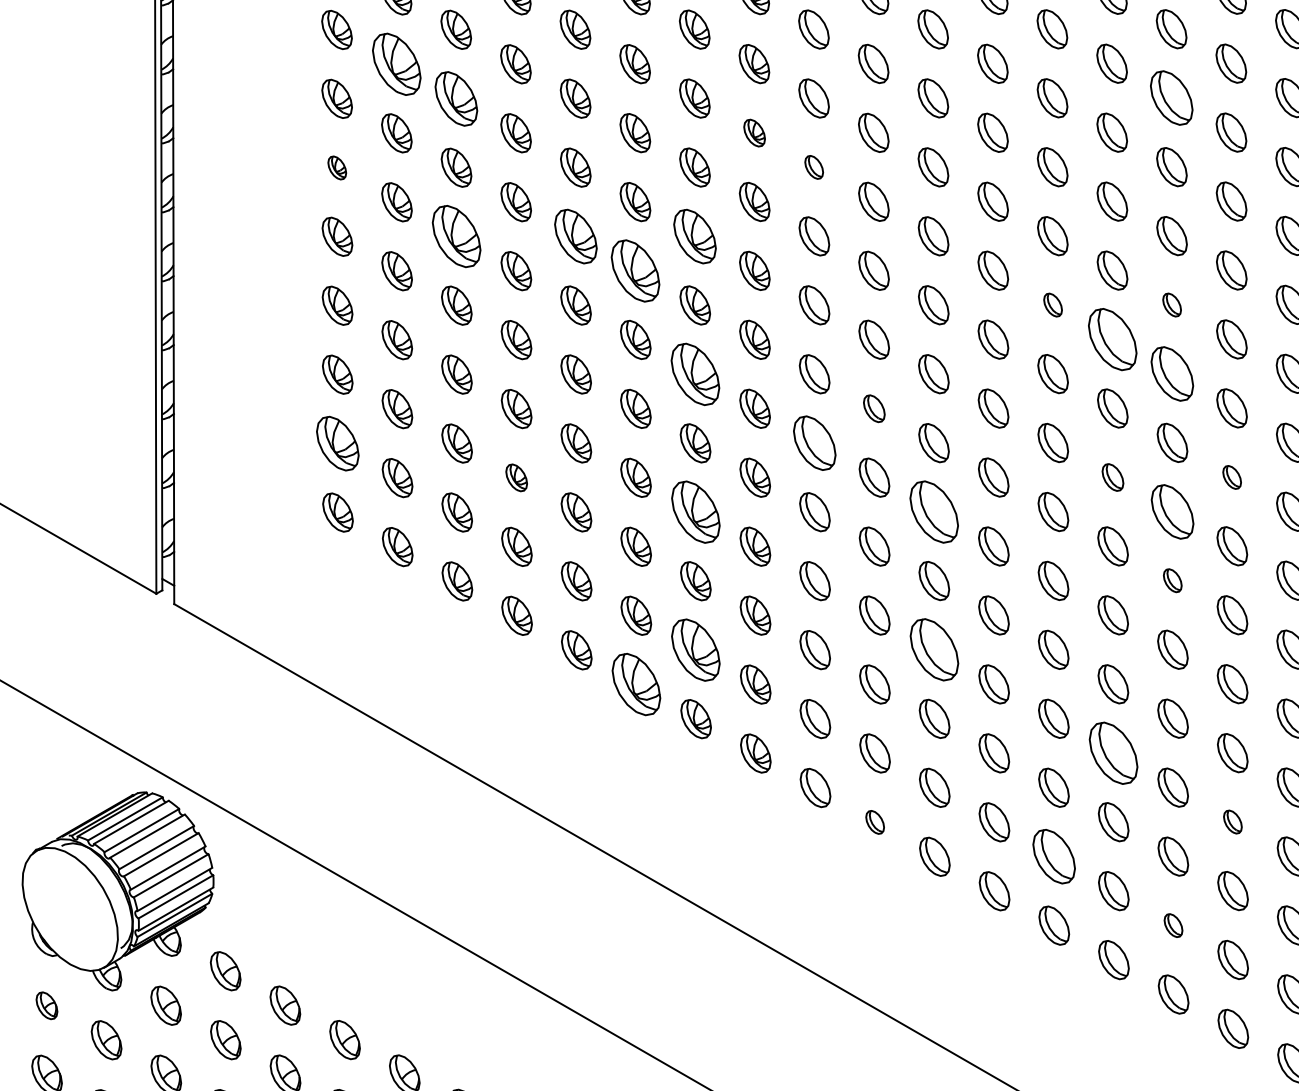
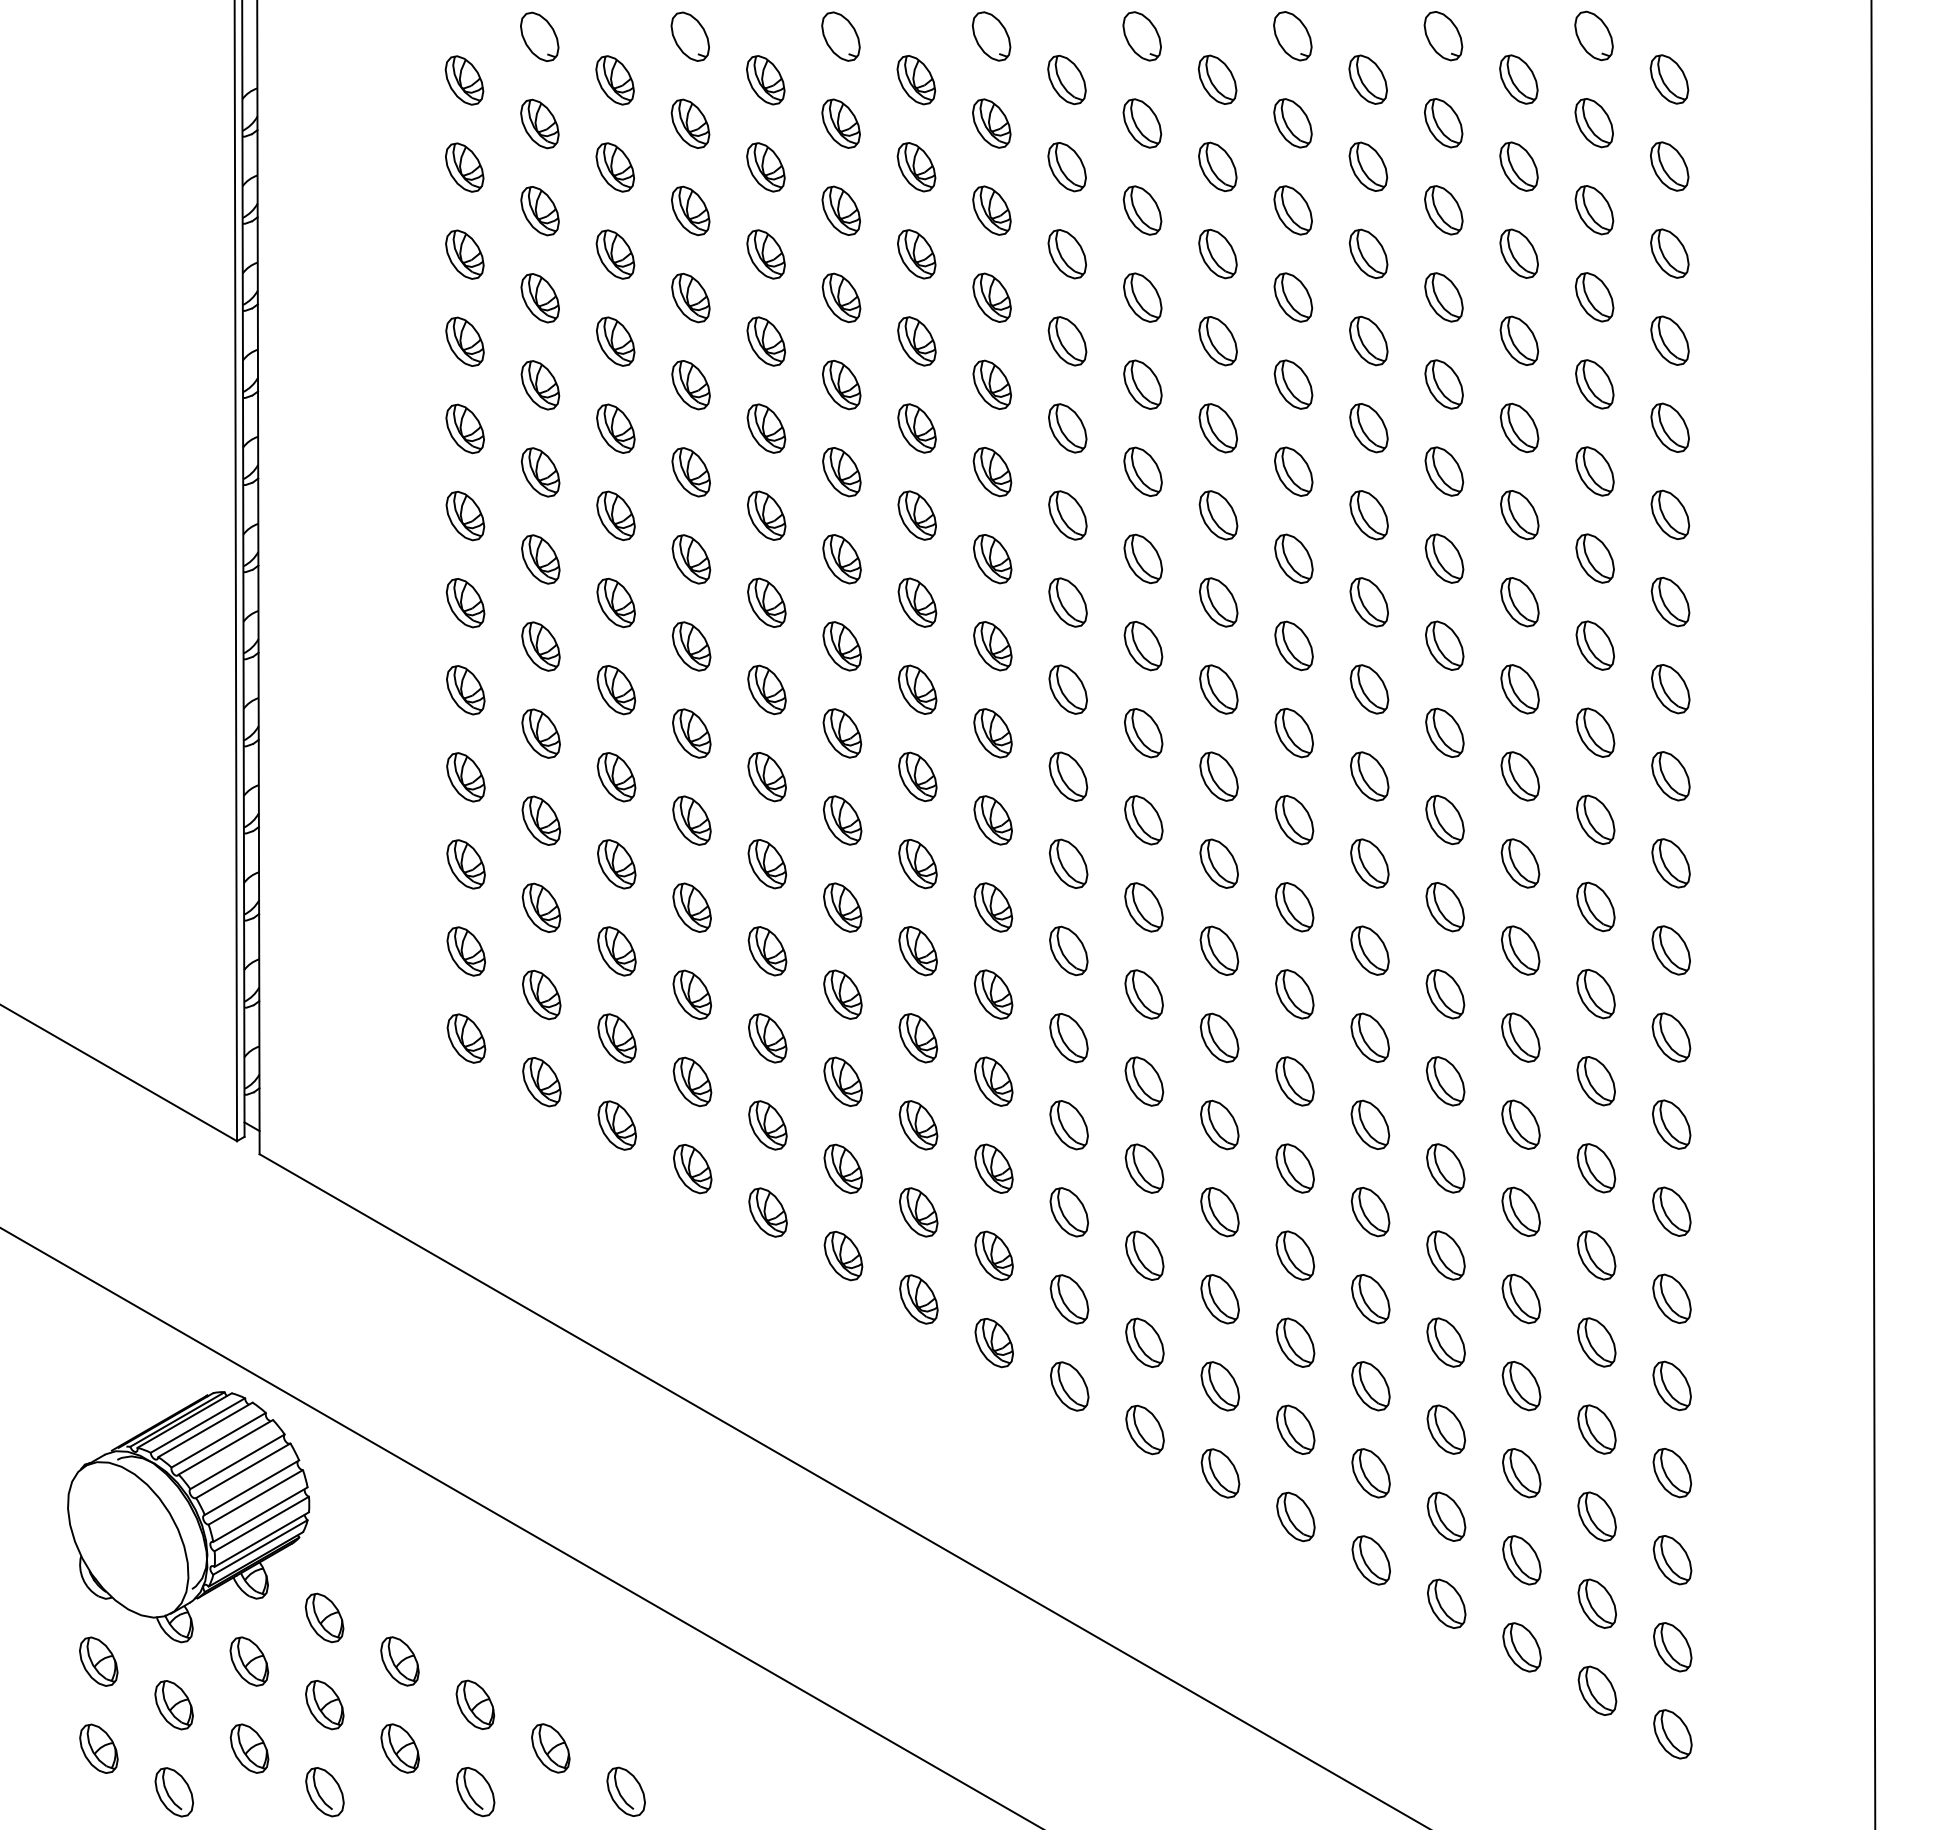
part: (396, 64) -> (540, 472), size x0.62
part: (455, 98) -> (615, 515), size x0.71
part: (1171, 98) -> (1519, 515), size x0.71
part: (754, 133) -> (992, 559), size x1.43
part: (813, 167) -> (1067, 602), size x1.67
part: (337, 168) -> (465, 603), size x1.67
part: (575, 236) -> (766, 689), size x0.71
part: (695, 236) -> (917, 689), size x0.71
part: (456, 237) -> (616, 690), size x0.62
part: (635, 271) -> (842, 733), size x0.62
part: (1052, 305) -> (1369, 776), size x1.67
part: (1171, 305) -> (1519, 776), size x1.67
part: (1112, 339) -> (1444, 819), size x0.62
part: (695, 373) -> (917, 863), size x0.62
part: (1172, 373) -> (1520, 863), size x0.71
part: (873, 408) -> (1143, 907), size x1.43
part: (814, 442) -> (1068, 950), size x0.71
part: (338, 443) -> (466, 951), size x0.71
part: (516, 477) -> (691, 994), size x1.43
part: (1113, 477) -> (1445, 994), size x1.43
part: (1231, 477) -> (1595, 994), size x1.67
part: (934, 511) -> (1219, 1037), size x0.62
part: (1172, 511) -> (1520, 1037), size x0.71
part: (695, 512) -> (917, 1038), size x0.62
part: (1172, 580) -> (1520, 1124), size x1.67
part: (695, 650) -> (918, 1212), size x0.62
part: (934, 650) -> (1219, 1212), size x0.62
part: (636, 685) -> (843, 1256), size x0.62
part: (1113, 753) -> (1445, 1342), size x0.62
part: (874, 822) -> (1144, 1429), size x1.67
part: (1232, 822) -> (1596, 1429), size x1.67
part: (1053, 856) -> (1370, 1473), size x0.71
part: (1173, 925) -> (1521, 1560), size x1.67
part: (46, 1005) -> (98, 1661), size x1.43

